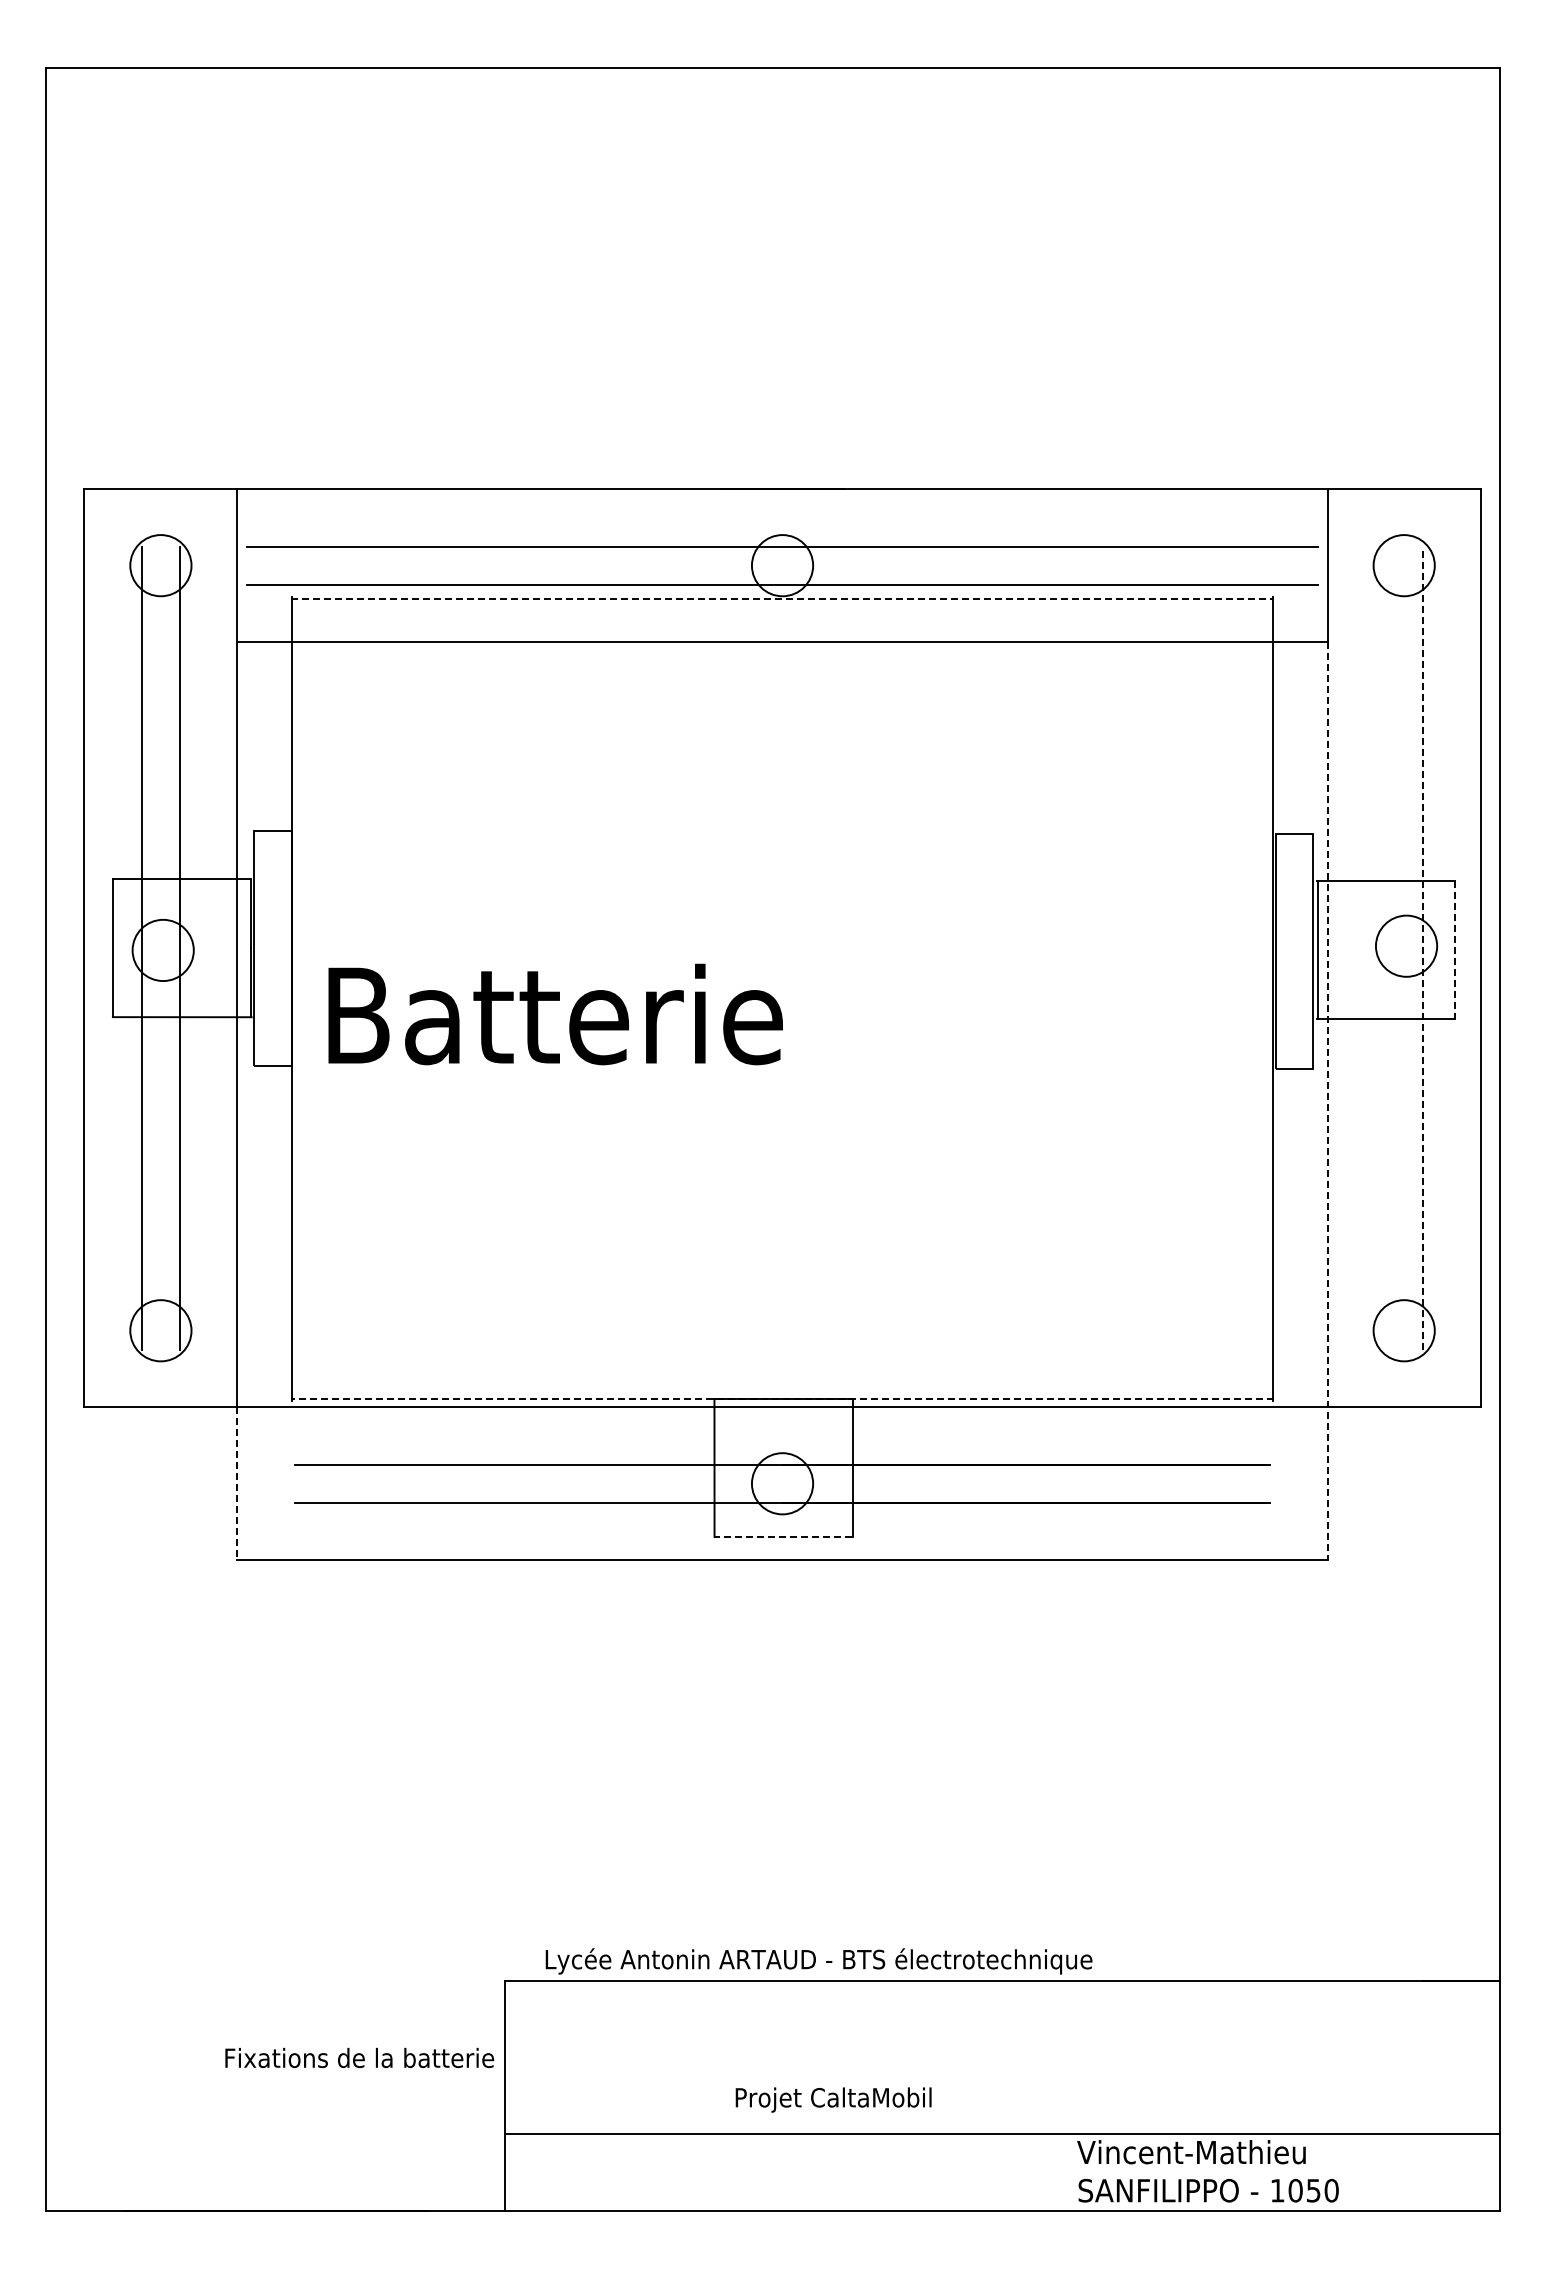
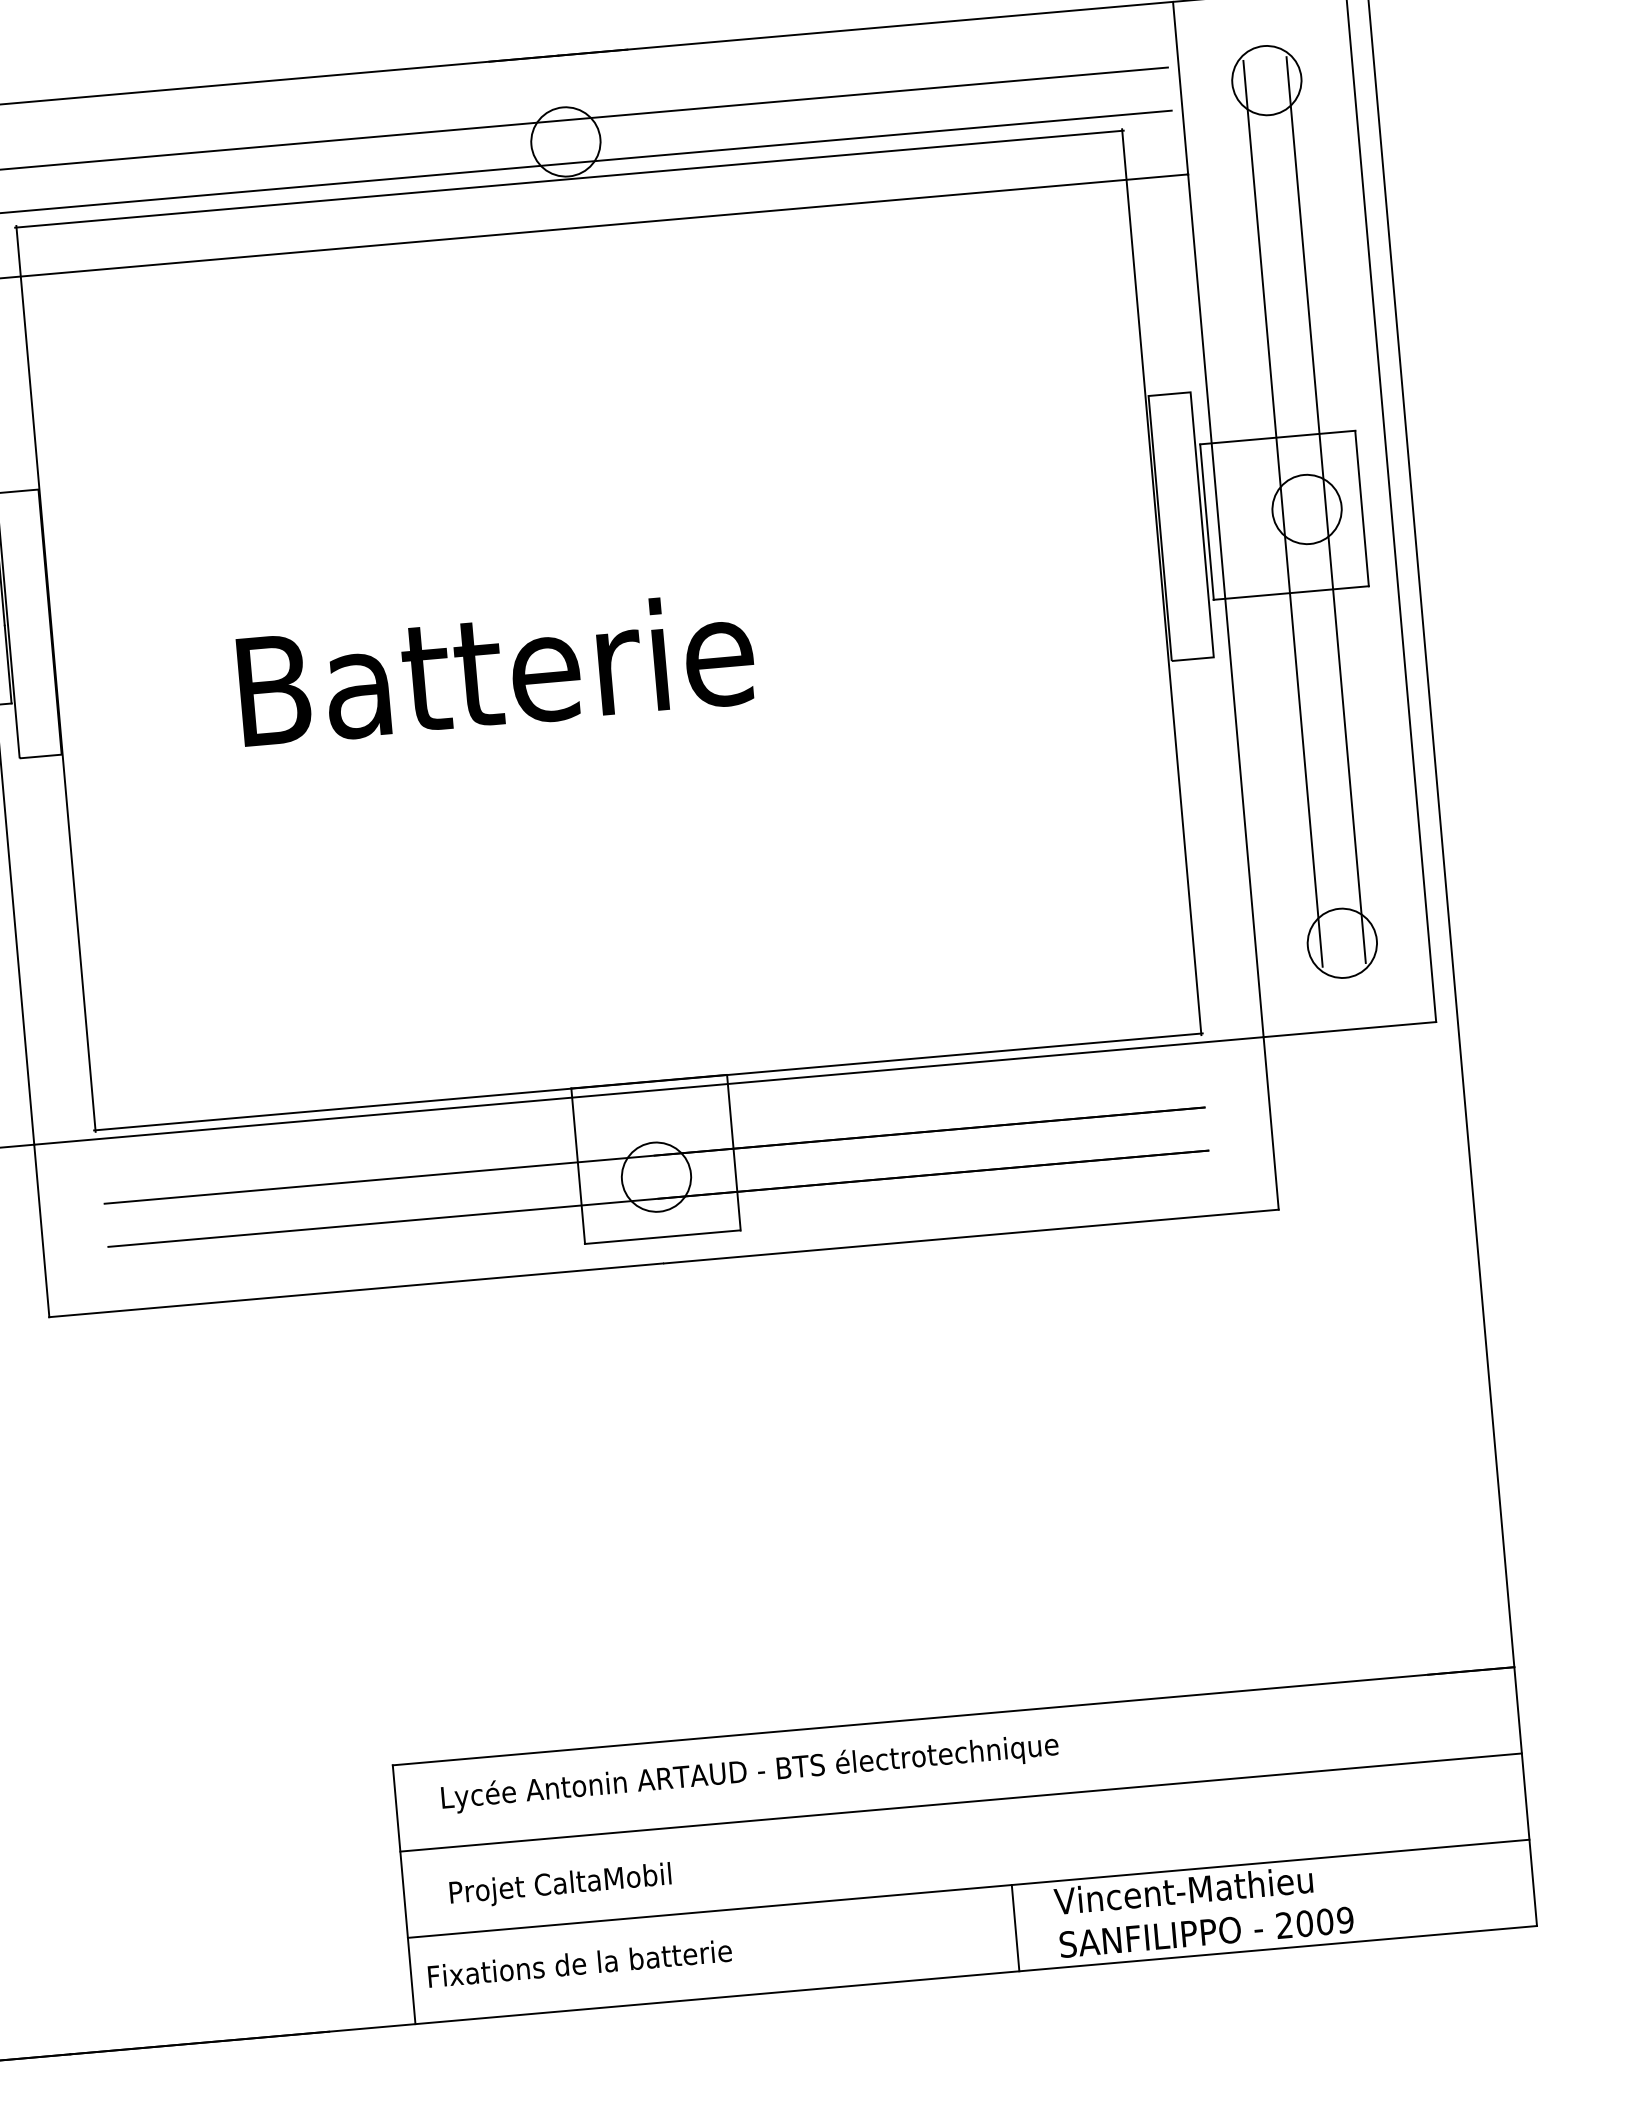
line: (782, 598) -> (569, 178), dashed -> solid
line: (1385, 947) -> (1283, 513), added
line: (1423, 948) -> (1326, 510), dashed -> solid
line: (1455, 949) -> (1362, 508), dashed -> solid
text: (555, 1014) -> (496, 669), moved
line: (1327, 1101) -> (1233, 692), dashed -> solid
line: (782, 1399) -> (648, 1082), dashed -> solid
line: (237, 1483) -> (41, 1230), dashed -> solid
line: (783, 1537) -> (662, 1237), dashed -> solid
text: (818, 1961) -> (749, 1773), moved
text: (359, 2057) -> (579, 1963), moved
line: (1002, 2057) -> (961, 1802), added
text: (833, 2099) -> (560, 1885), moved
line: (1040, 2172) -> (1015, 1928), added
text: (1304, 2190) -> (1314, 1922), 1050 -> 2009

